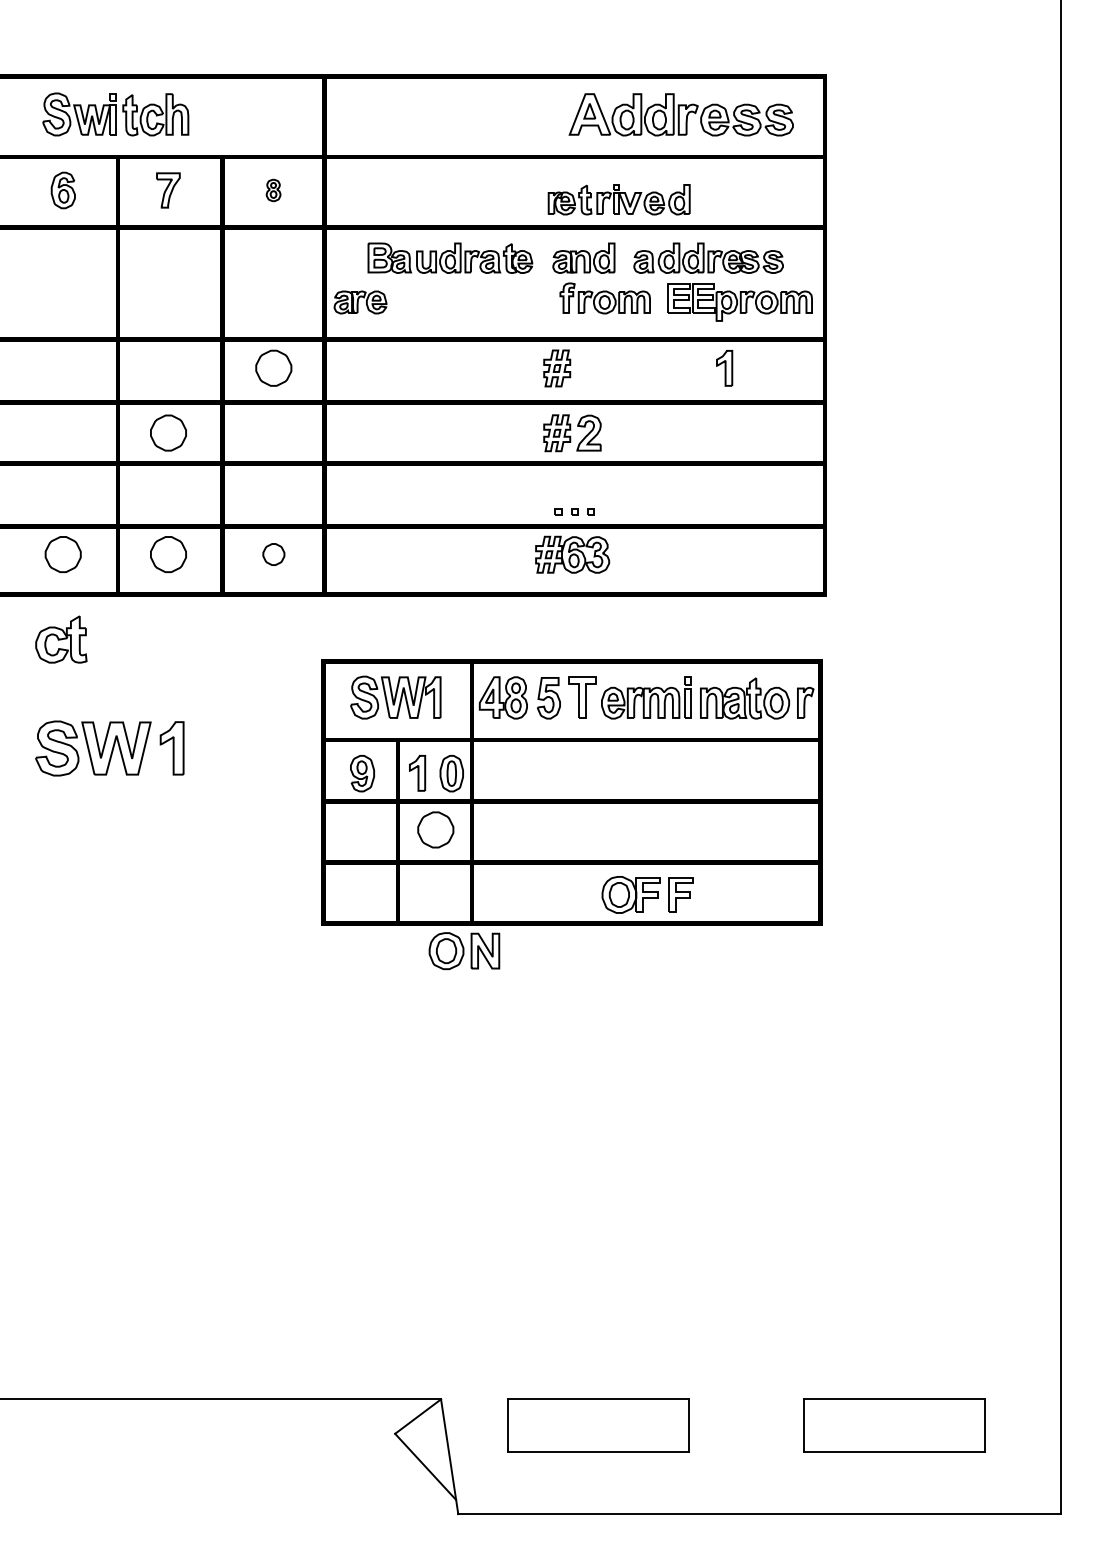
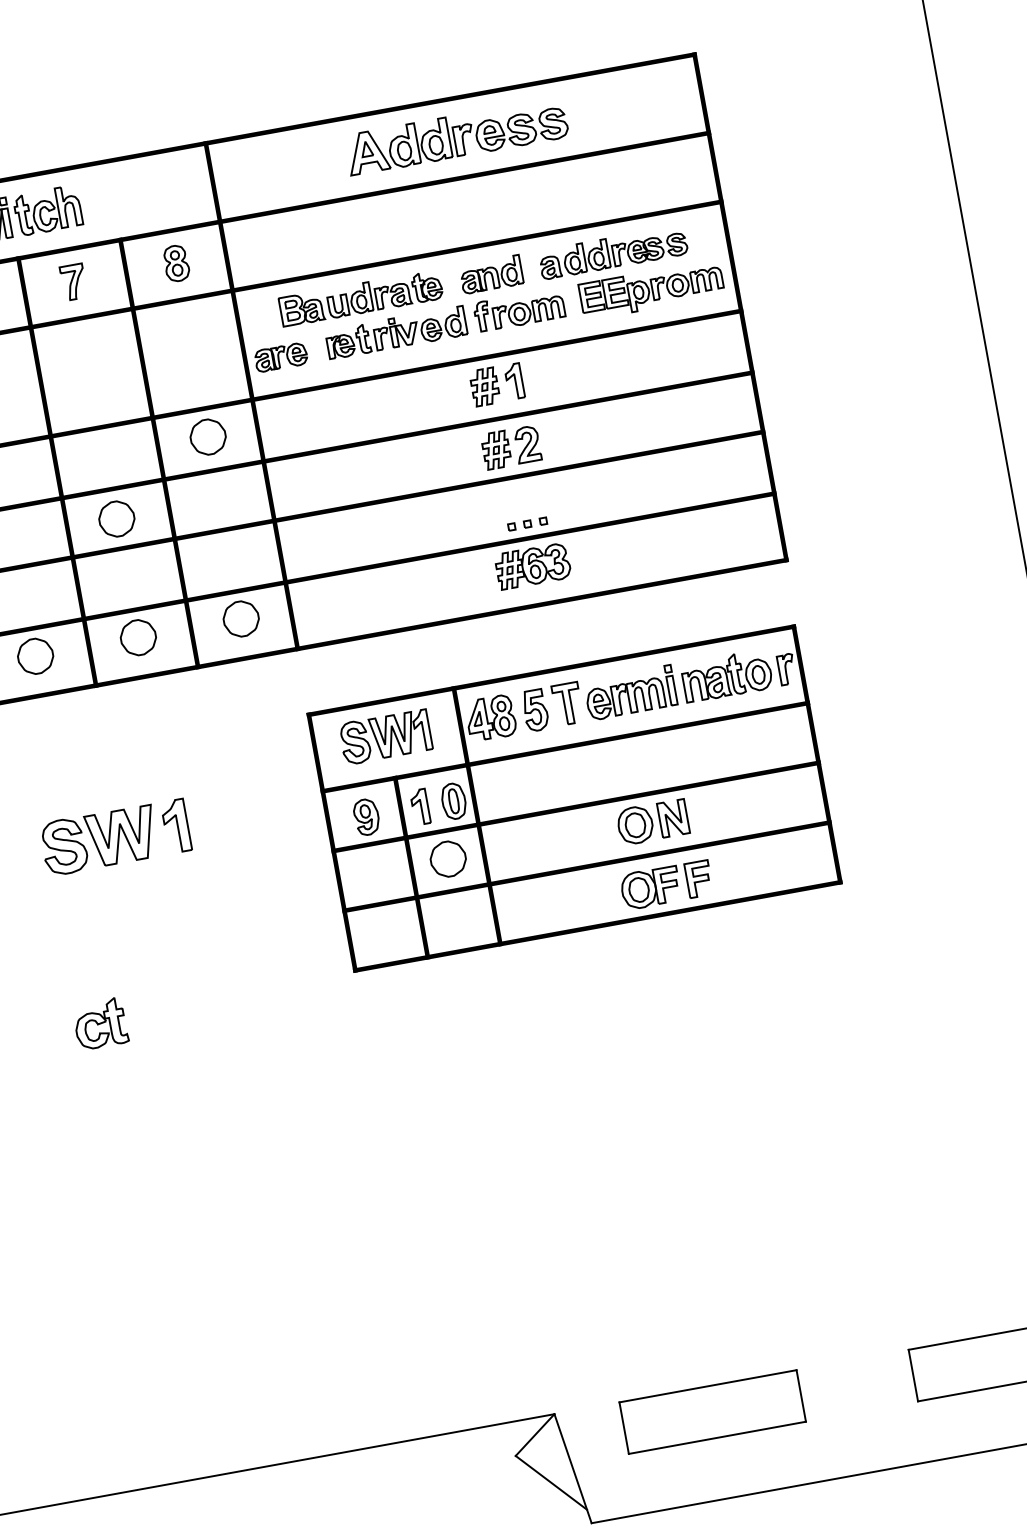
part: (680, 114) -> (455, 136), moved
part: (273, 190) -> (176, 263), size x1.67
part: (618, 199) -> (395, 332), moved
part: (724, 368) -> (514, 381), moved
part: (273, 554) -> (240, 618), size x1.67
part: (61, 639) -> (100, 1023), moved
part: (464, 951) -> (653, 822), moved

